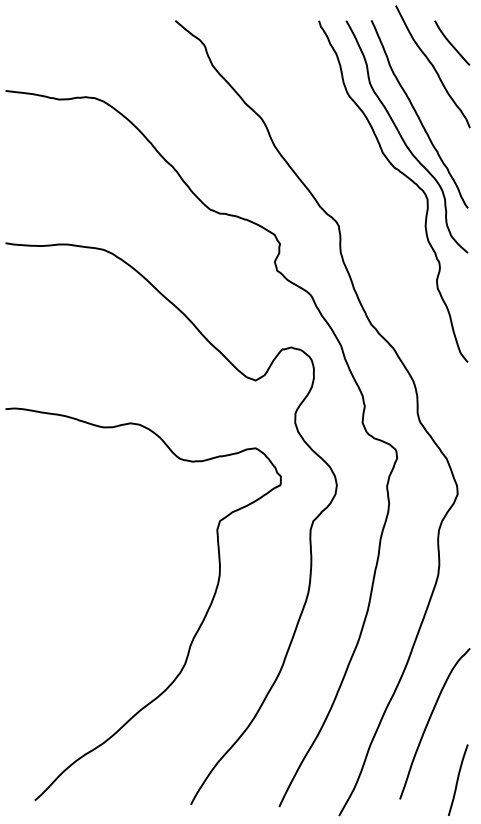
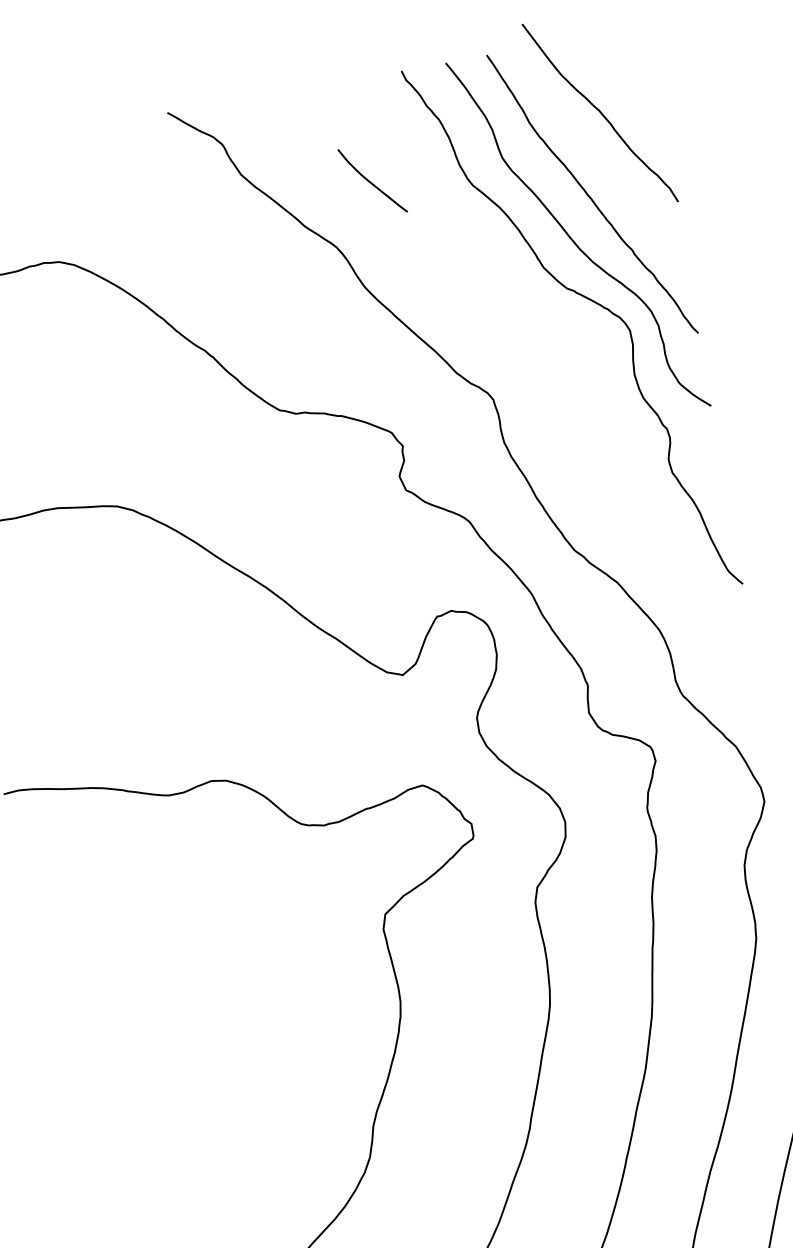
curve: (451, 43) -> (371, 181), moved

